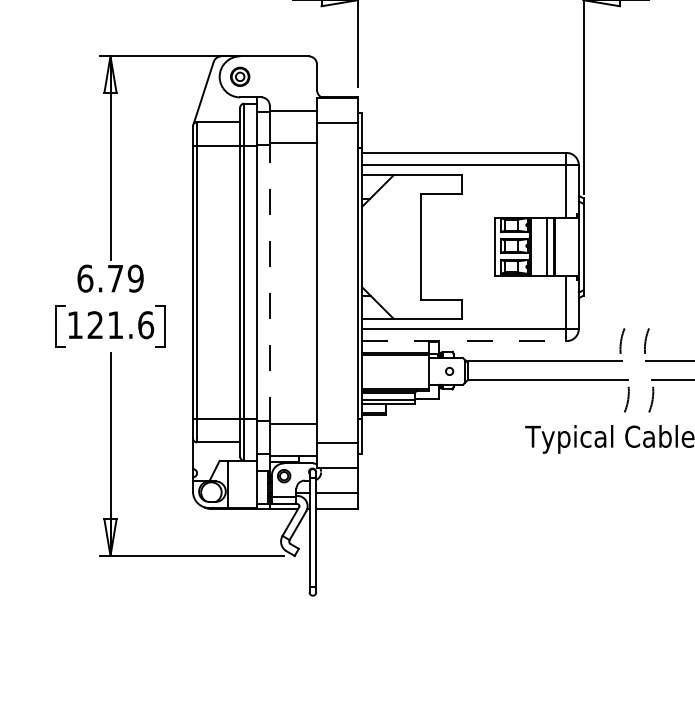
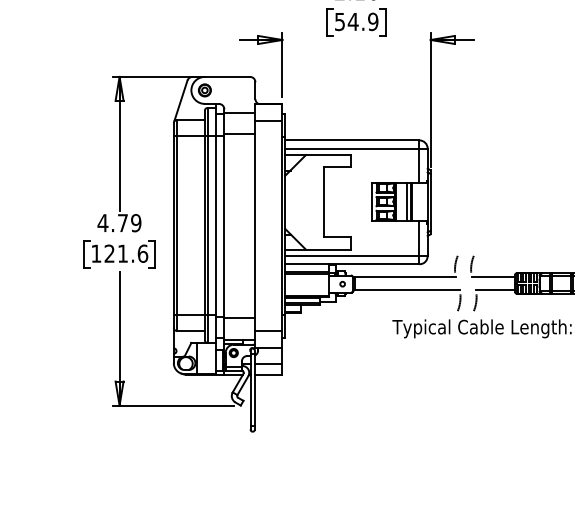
text: (84, 279) -> (102, 223), 6.79 -> 4.79
line: (269, 282) -> (224, 225), dashed -> solid
line: (464, 341) -> (352, 264), dashed -> solid

